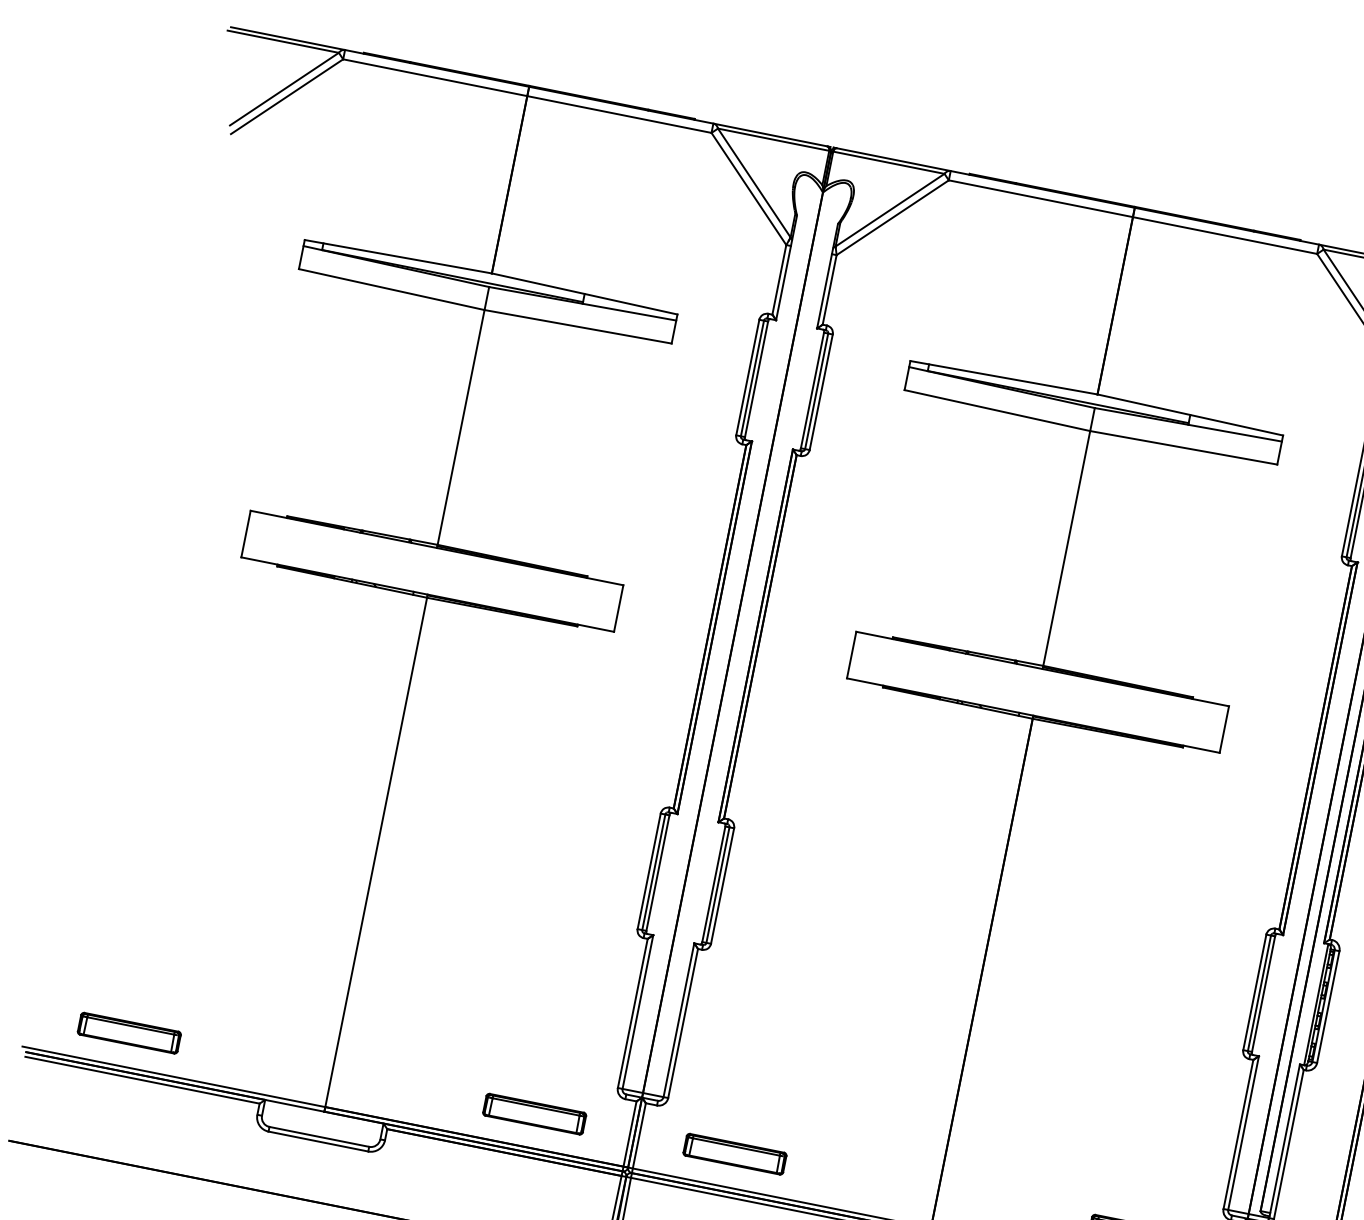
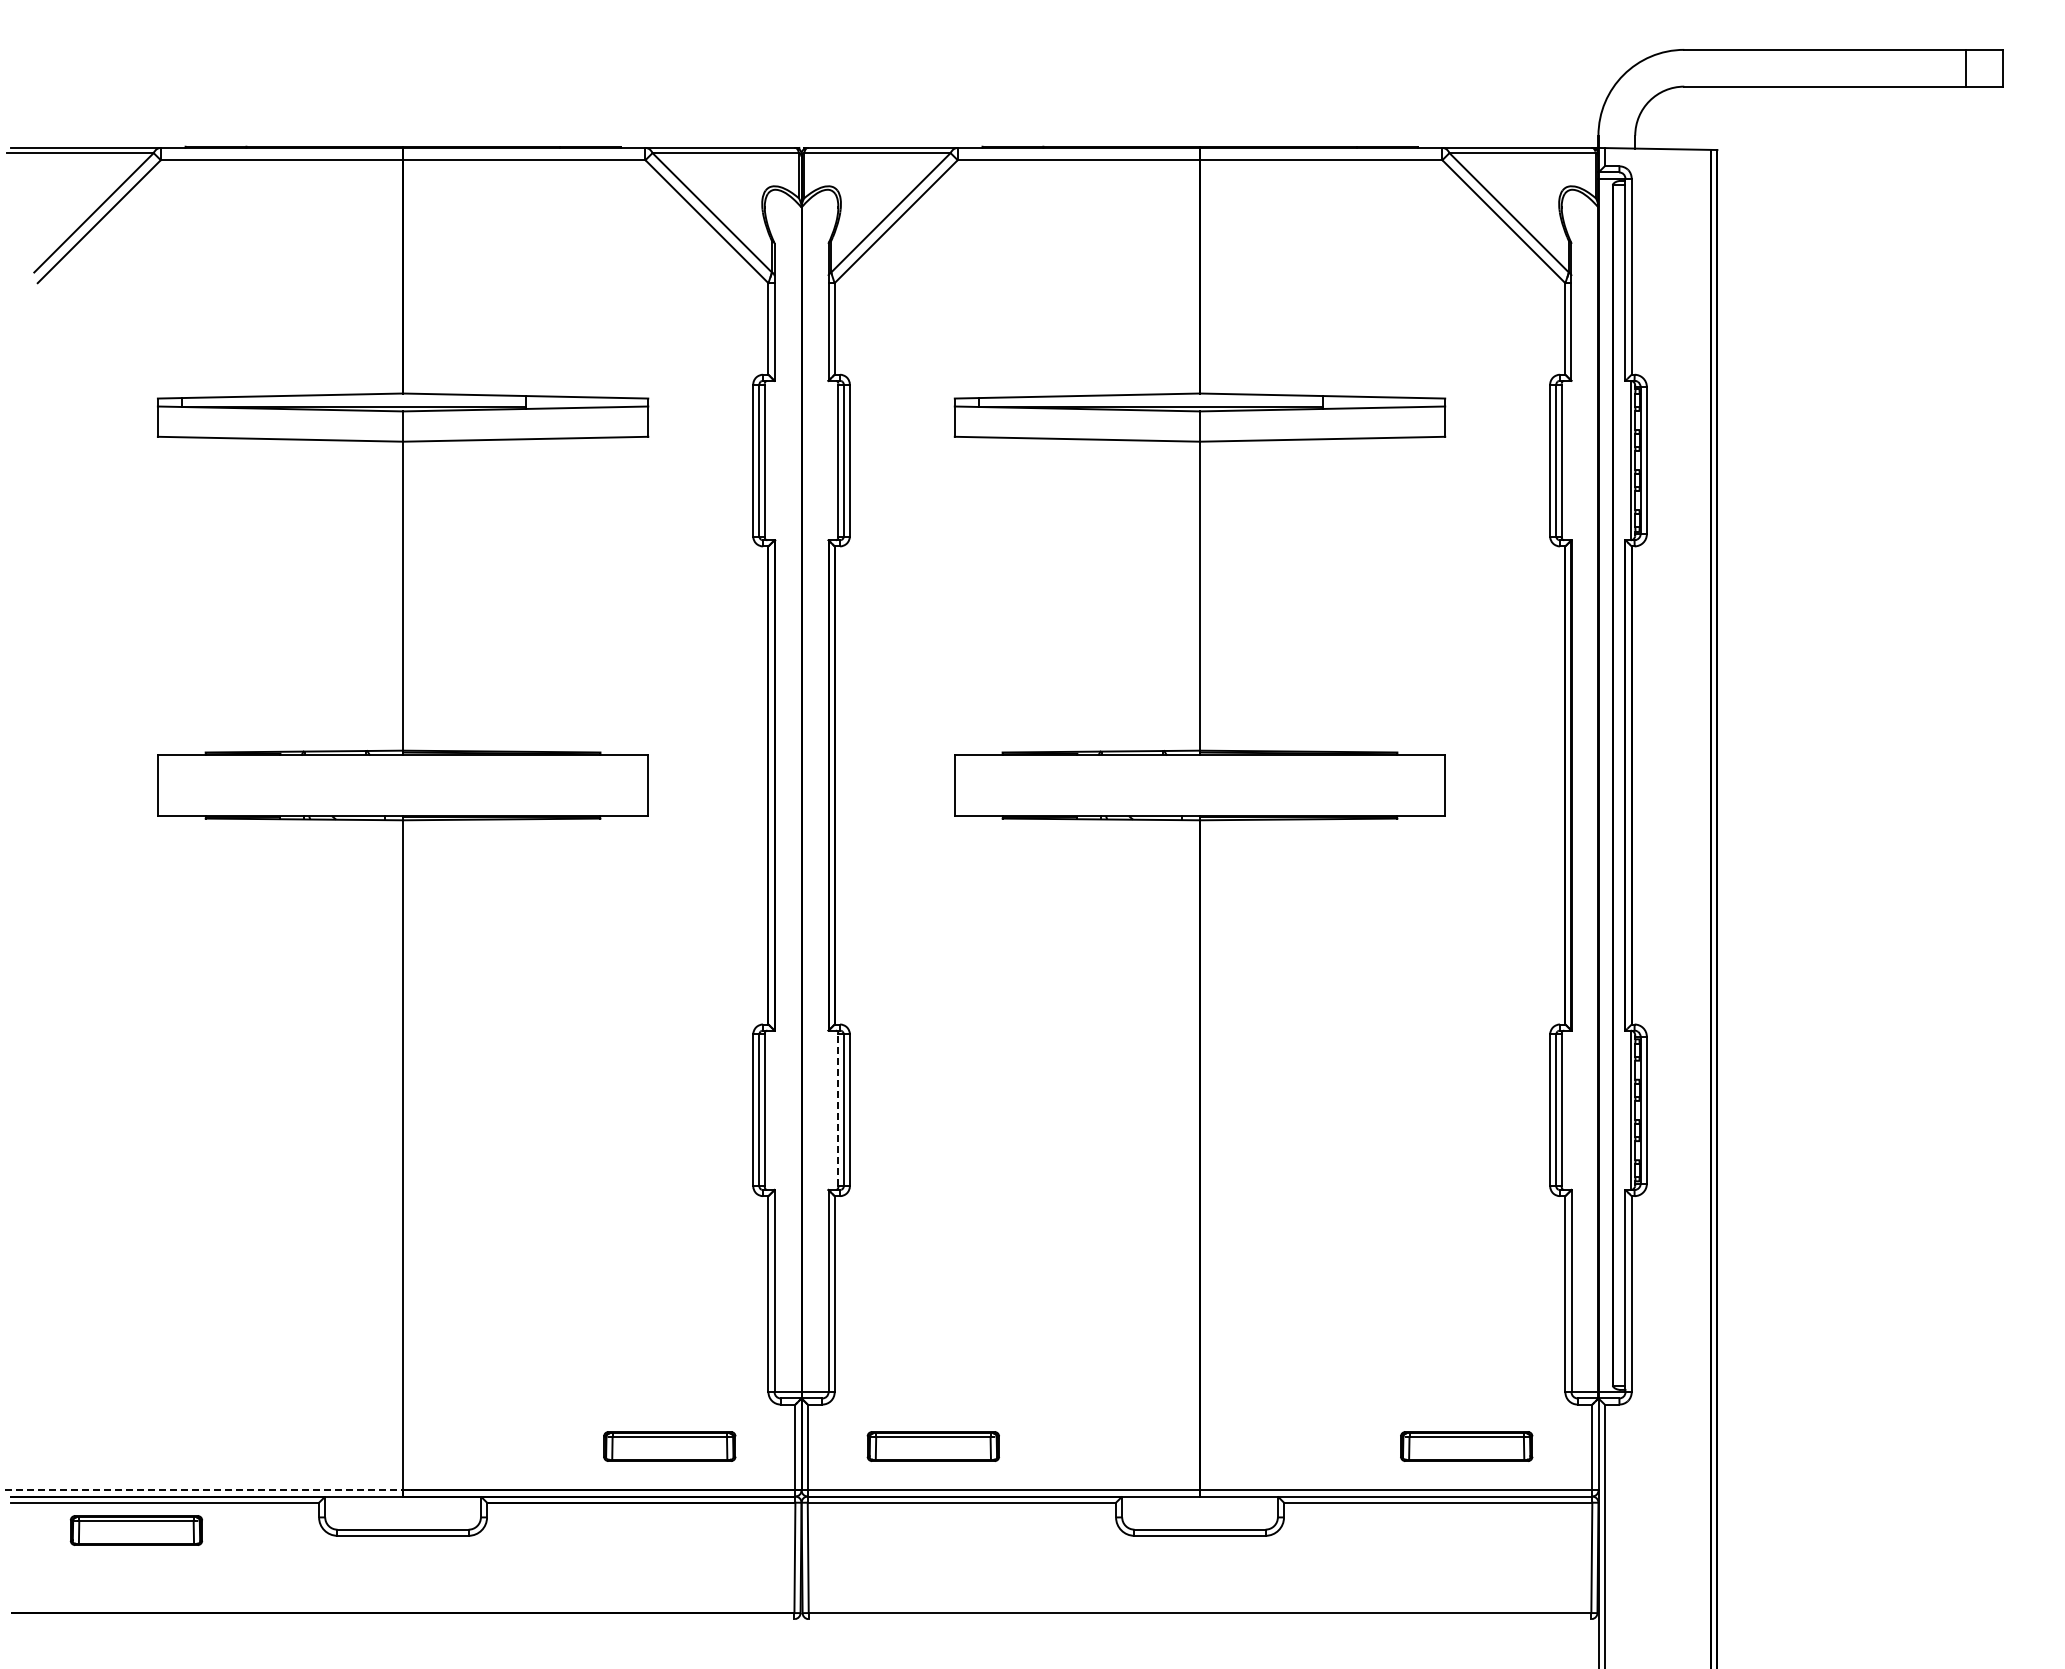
line: (714, 883) -> (838, 1109), solid -> dashed
part: (129, 1033) -> (136, 1530), moved
line: (174, 1076) -> (204, 1490), solid -> dashed

